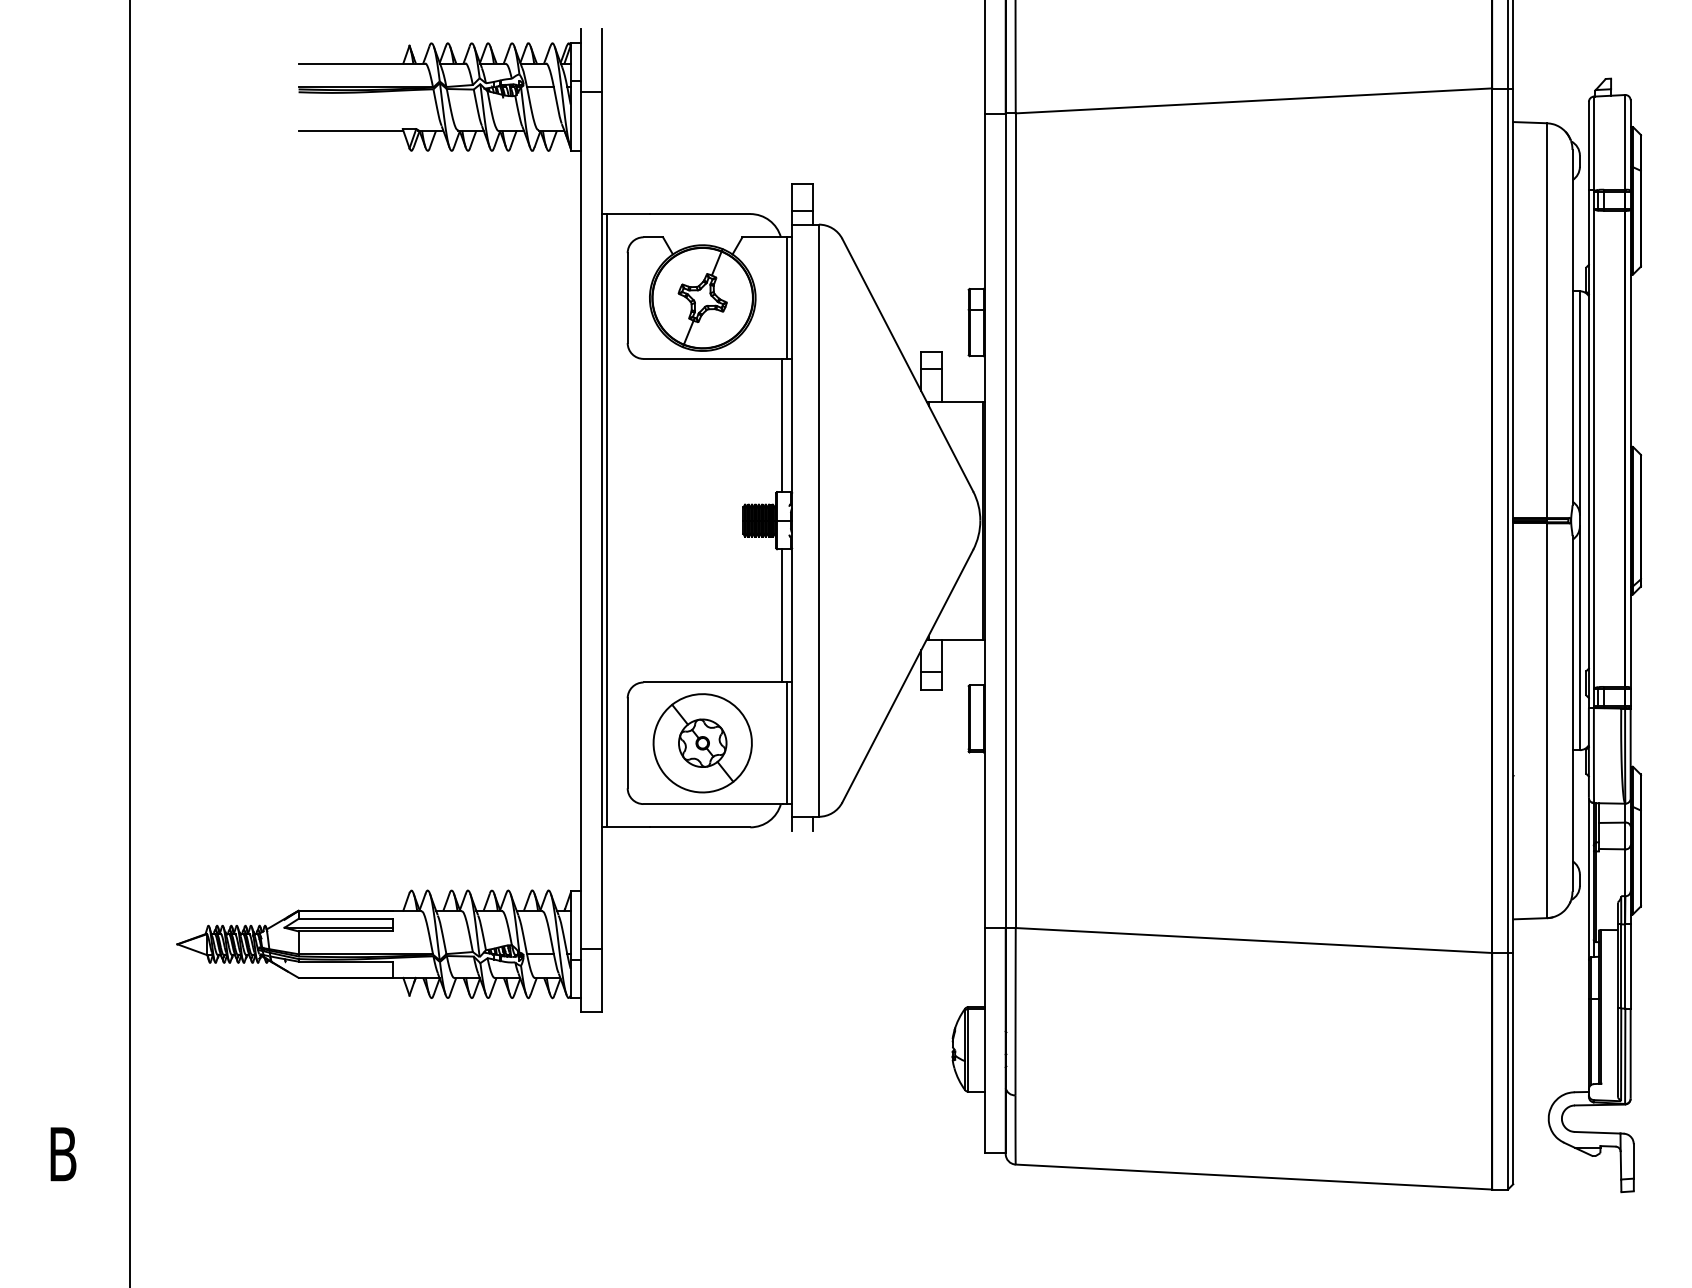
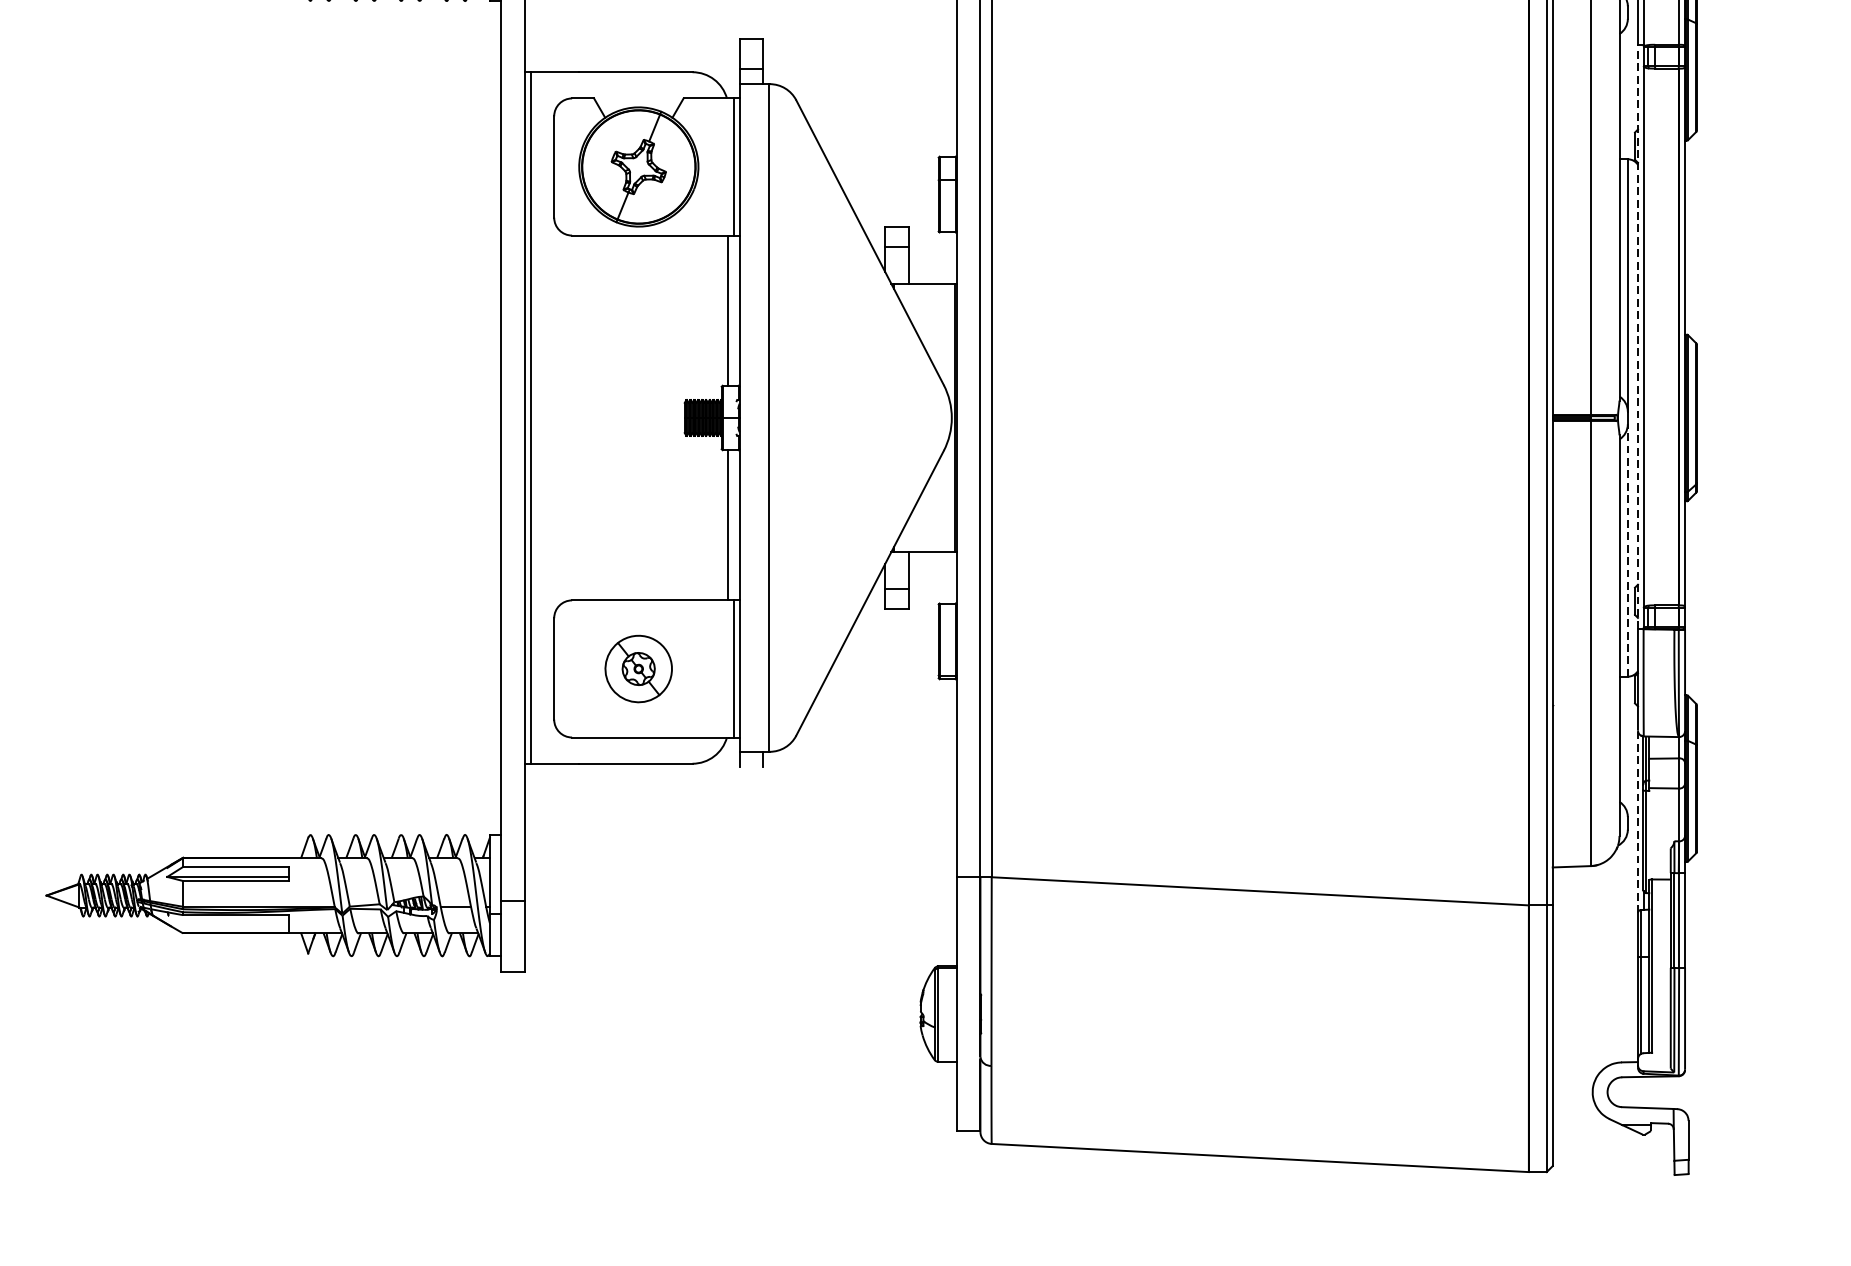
line: (1588, 448) -> (1637, 336), solid -> dashed
line: (1579, 638) -> (1627, 550), solid -> dashed
part: (702, 743) -> (638, 669), size x0.6
line: (1588, 879) -> (1637, 822), solid -> dashed

